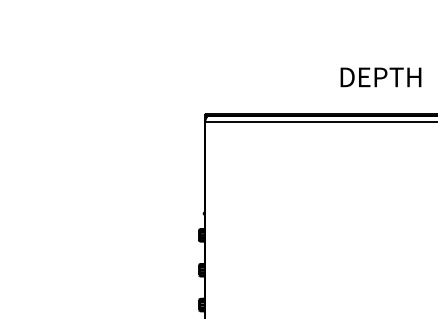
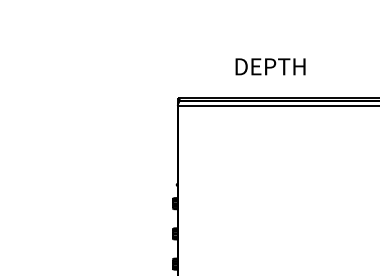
text: (380, 77) -> (270, 66), moved

